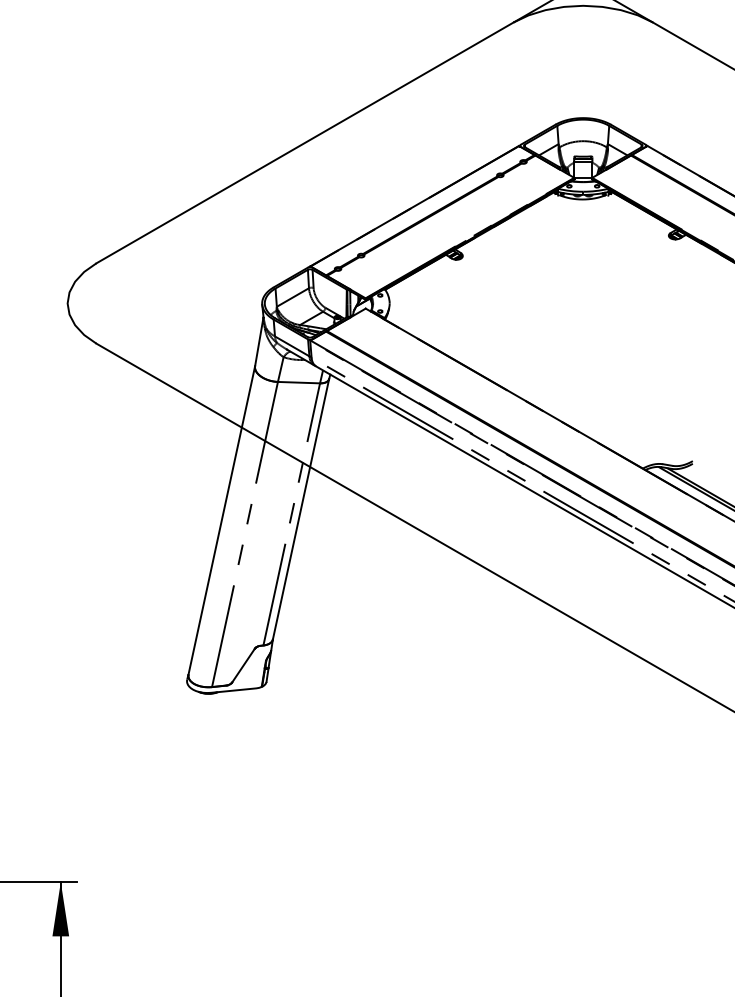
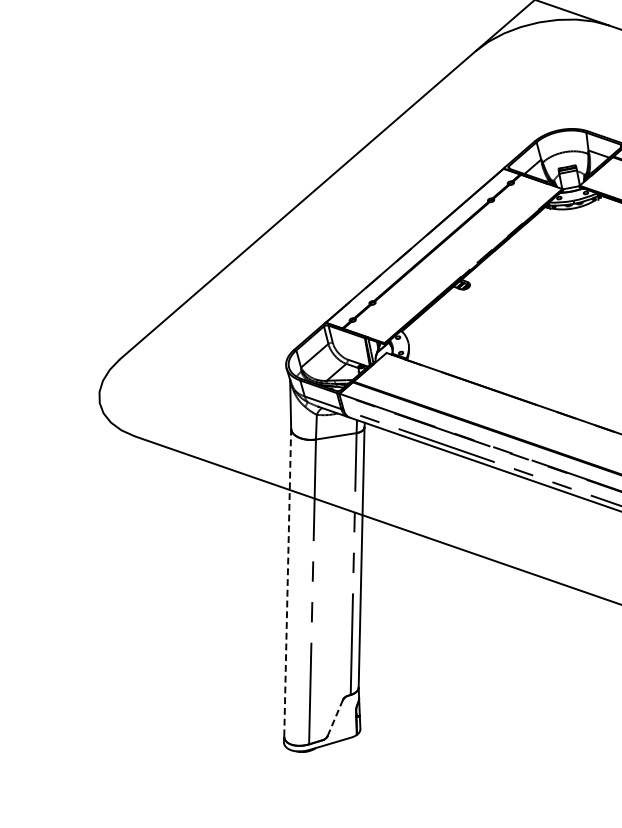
line: (221, 520) -> (287, 582), solid -> dashed
line: (243, 666) -> (335, 718), solid -> dashed

